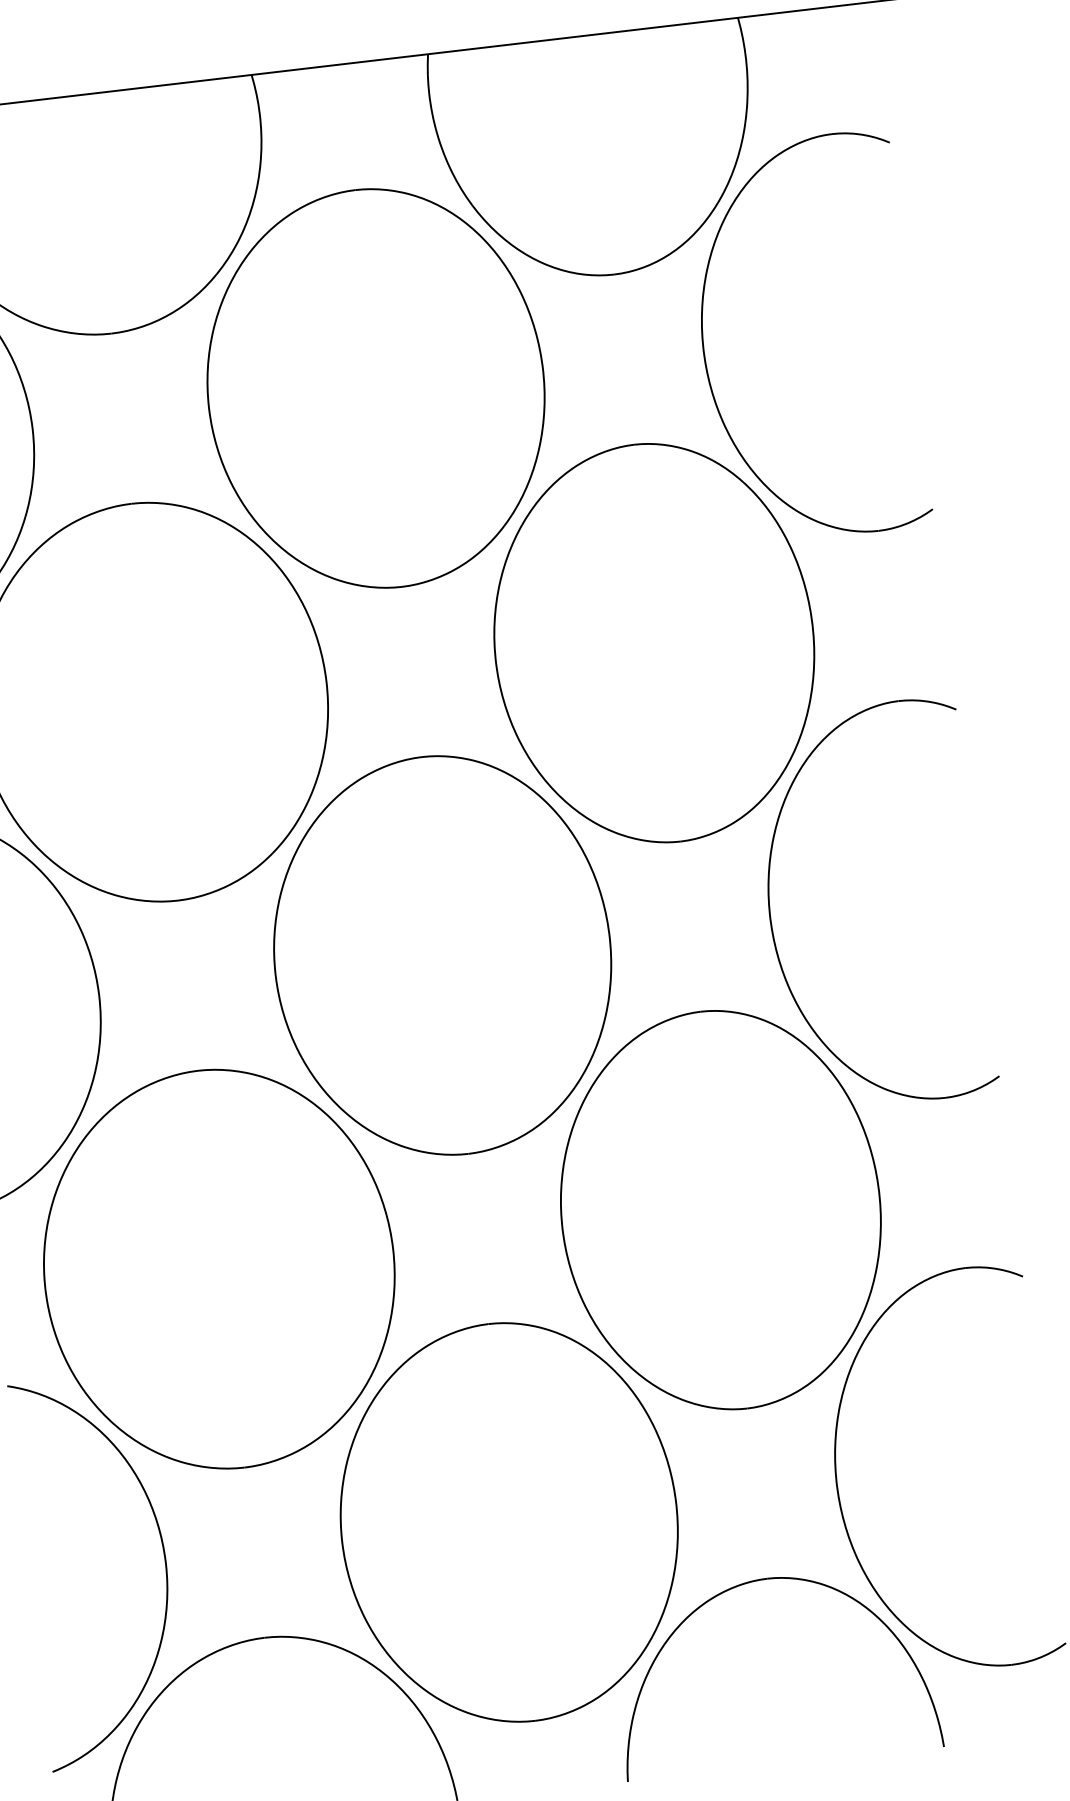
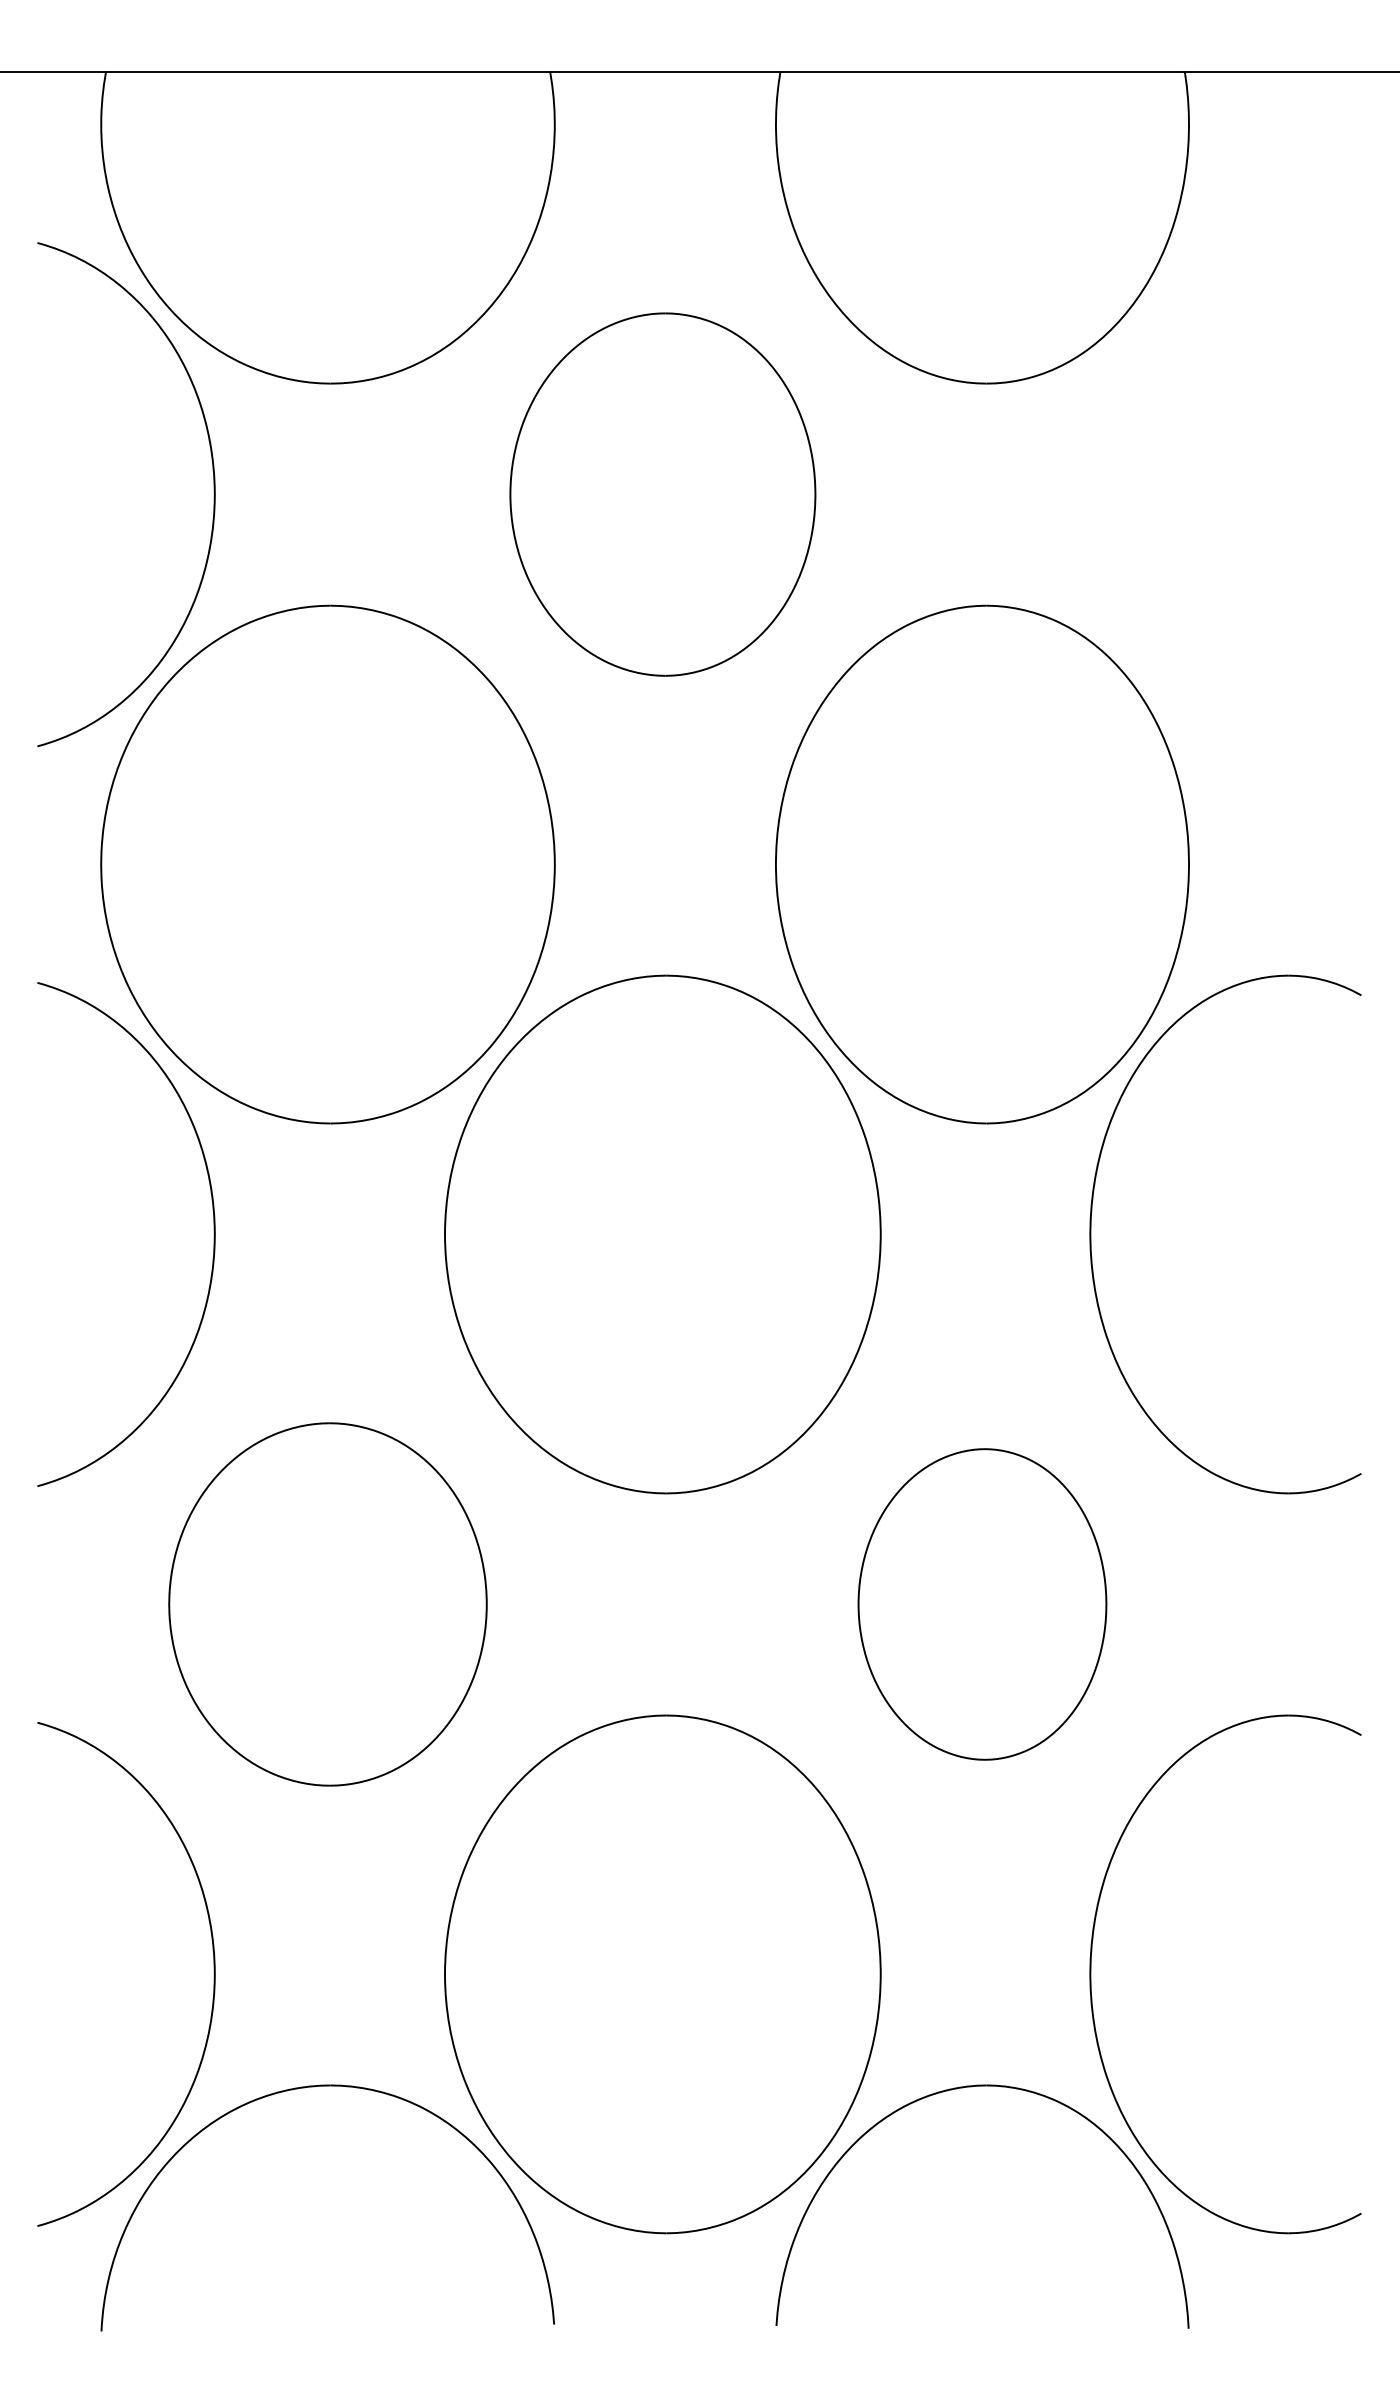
part: (704, 350) -> (1091, 494), removed
part: (375, 388) -> (662, 494), size x0.7
part: (720, 1210) -> (982, 1604), size x0.6
part: (218, 1269) -> (327, 1604), size x0.7

